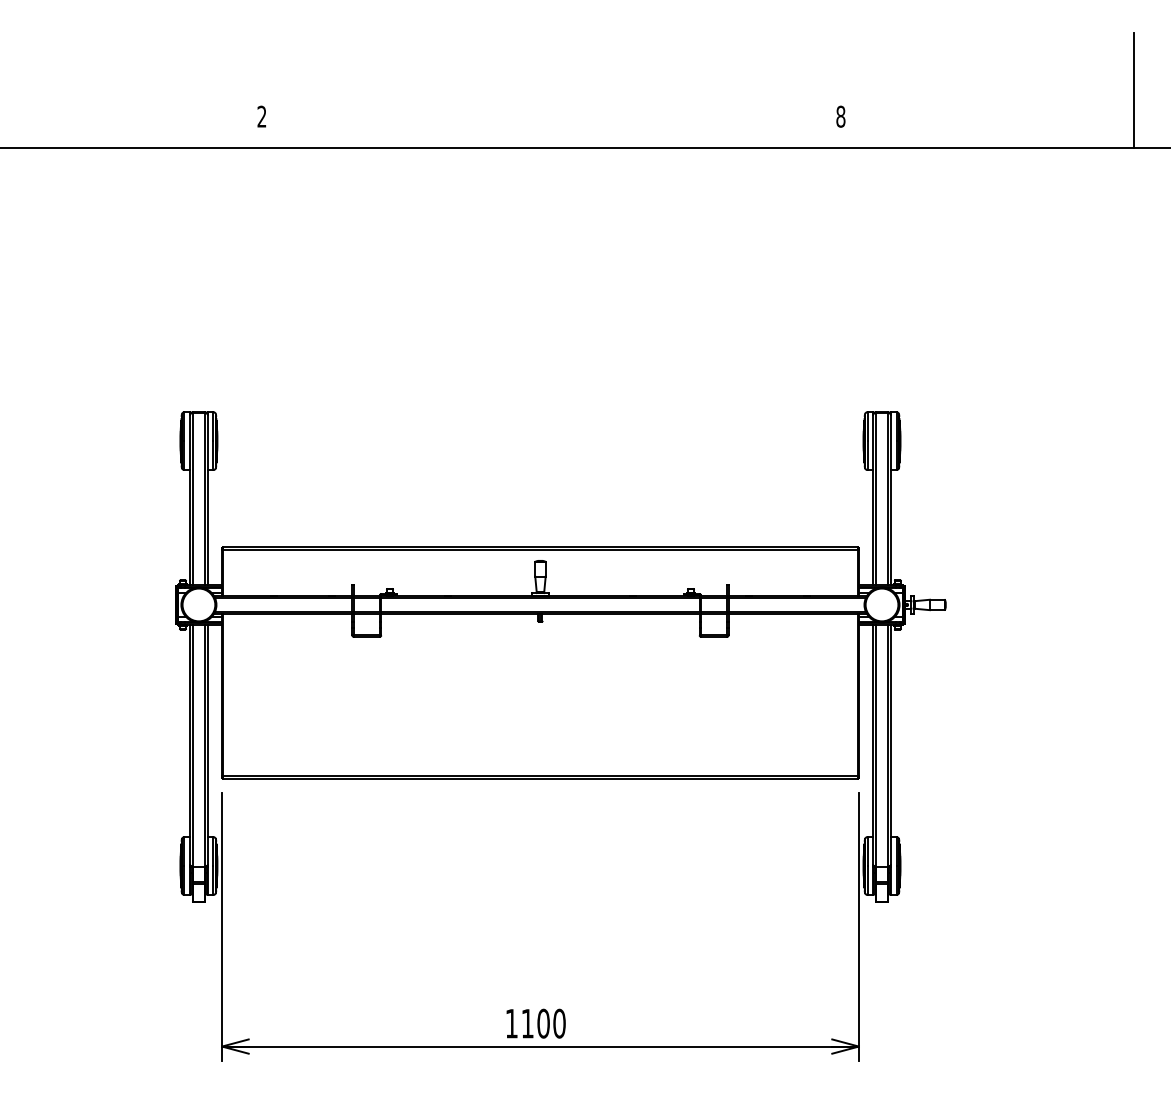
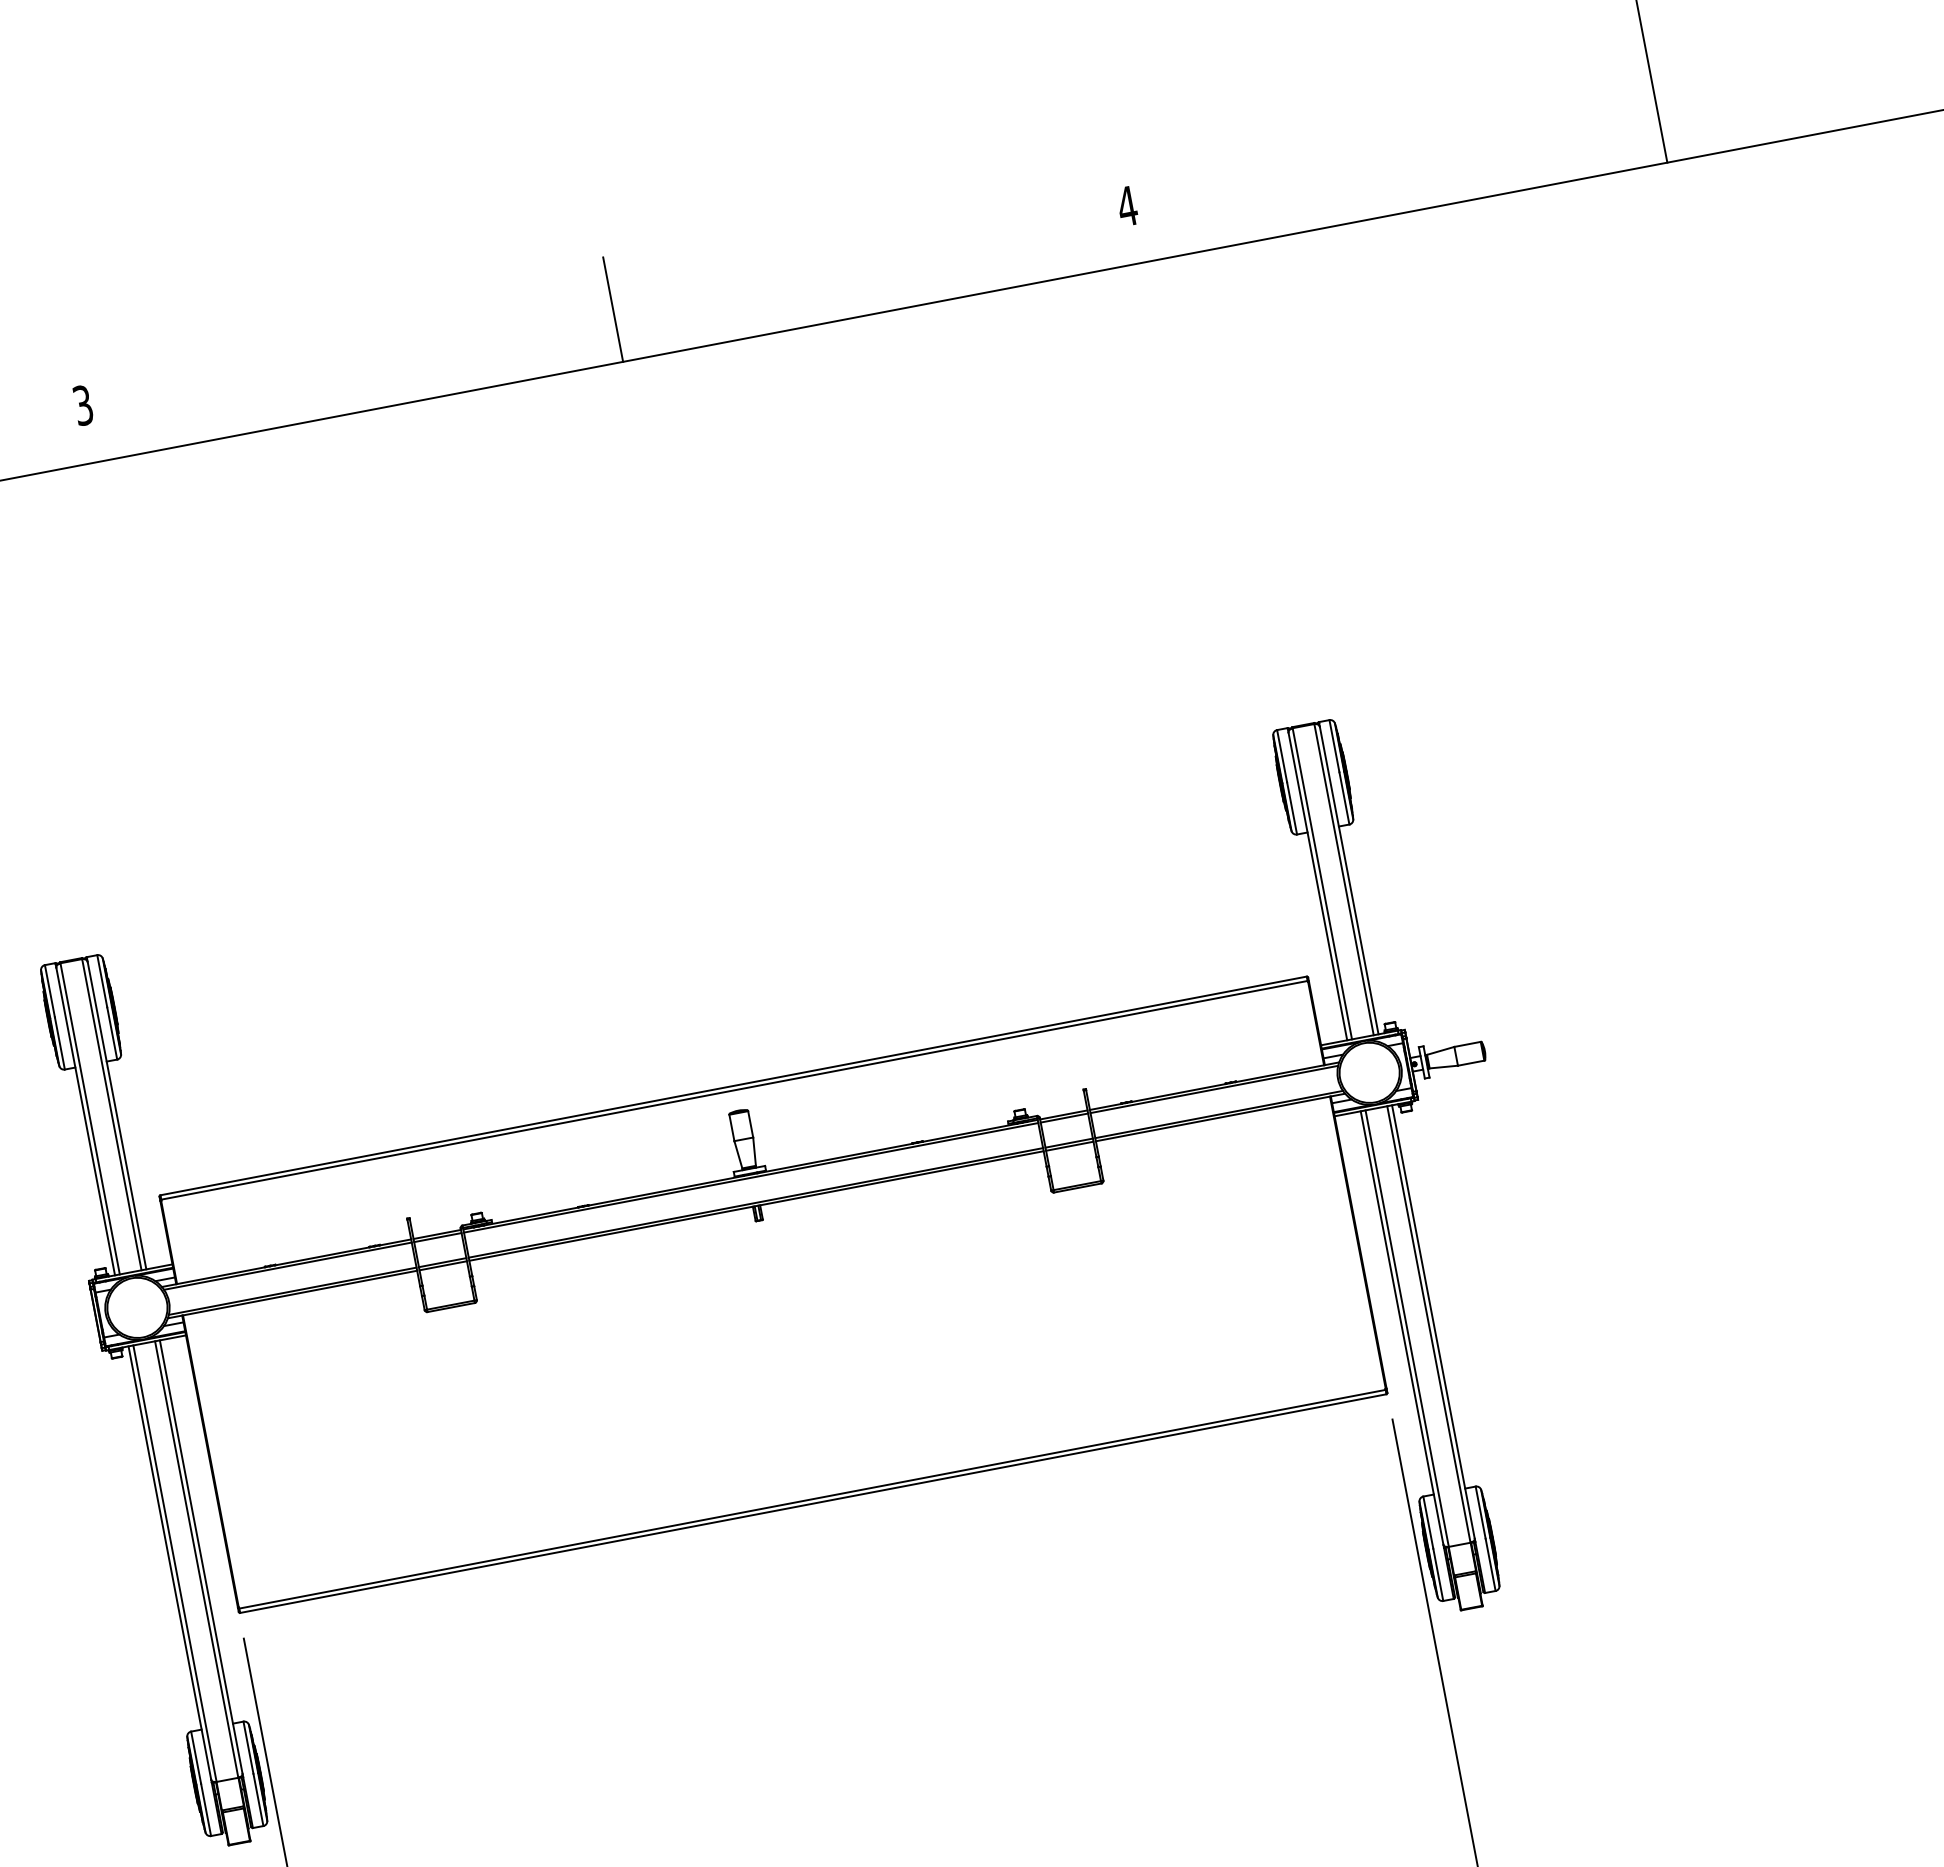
text: (261, 116) -> (82, 405), 2 -> 3
text: (840, 116) -> (1126, 205), 8 -> 4
line: (555, 119) -> (613, 309), added

